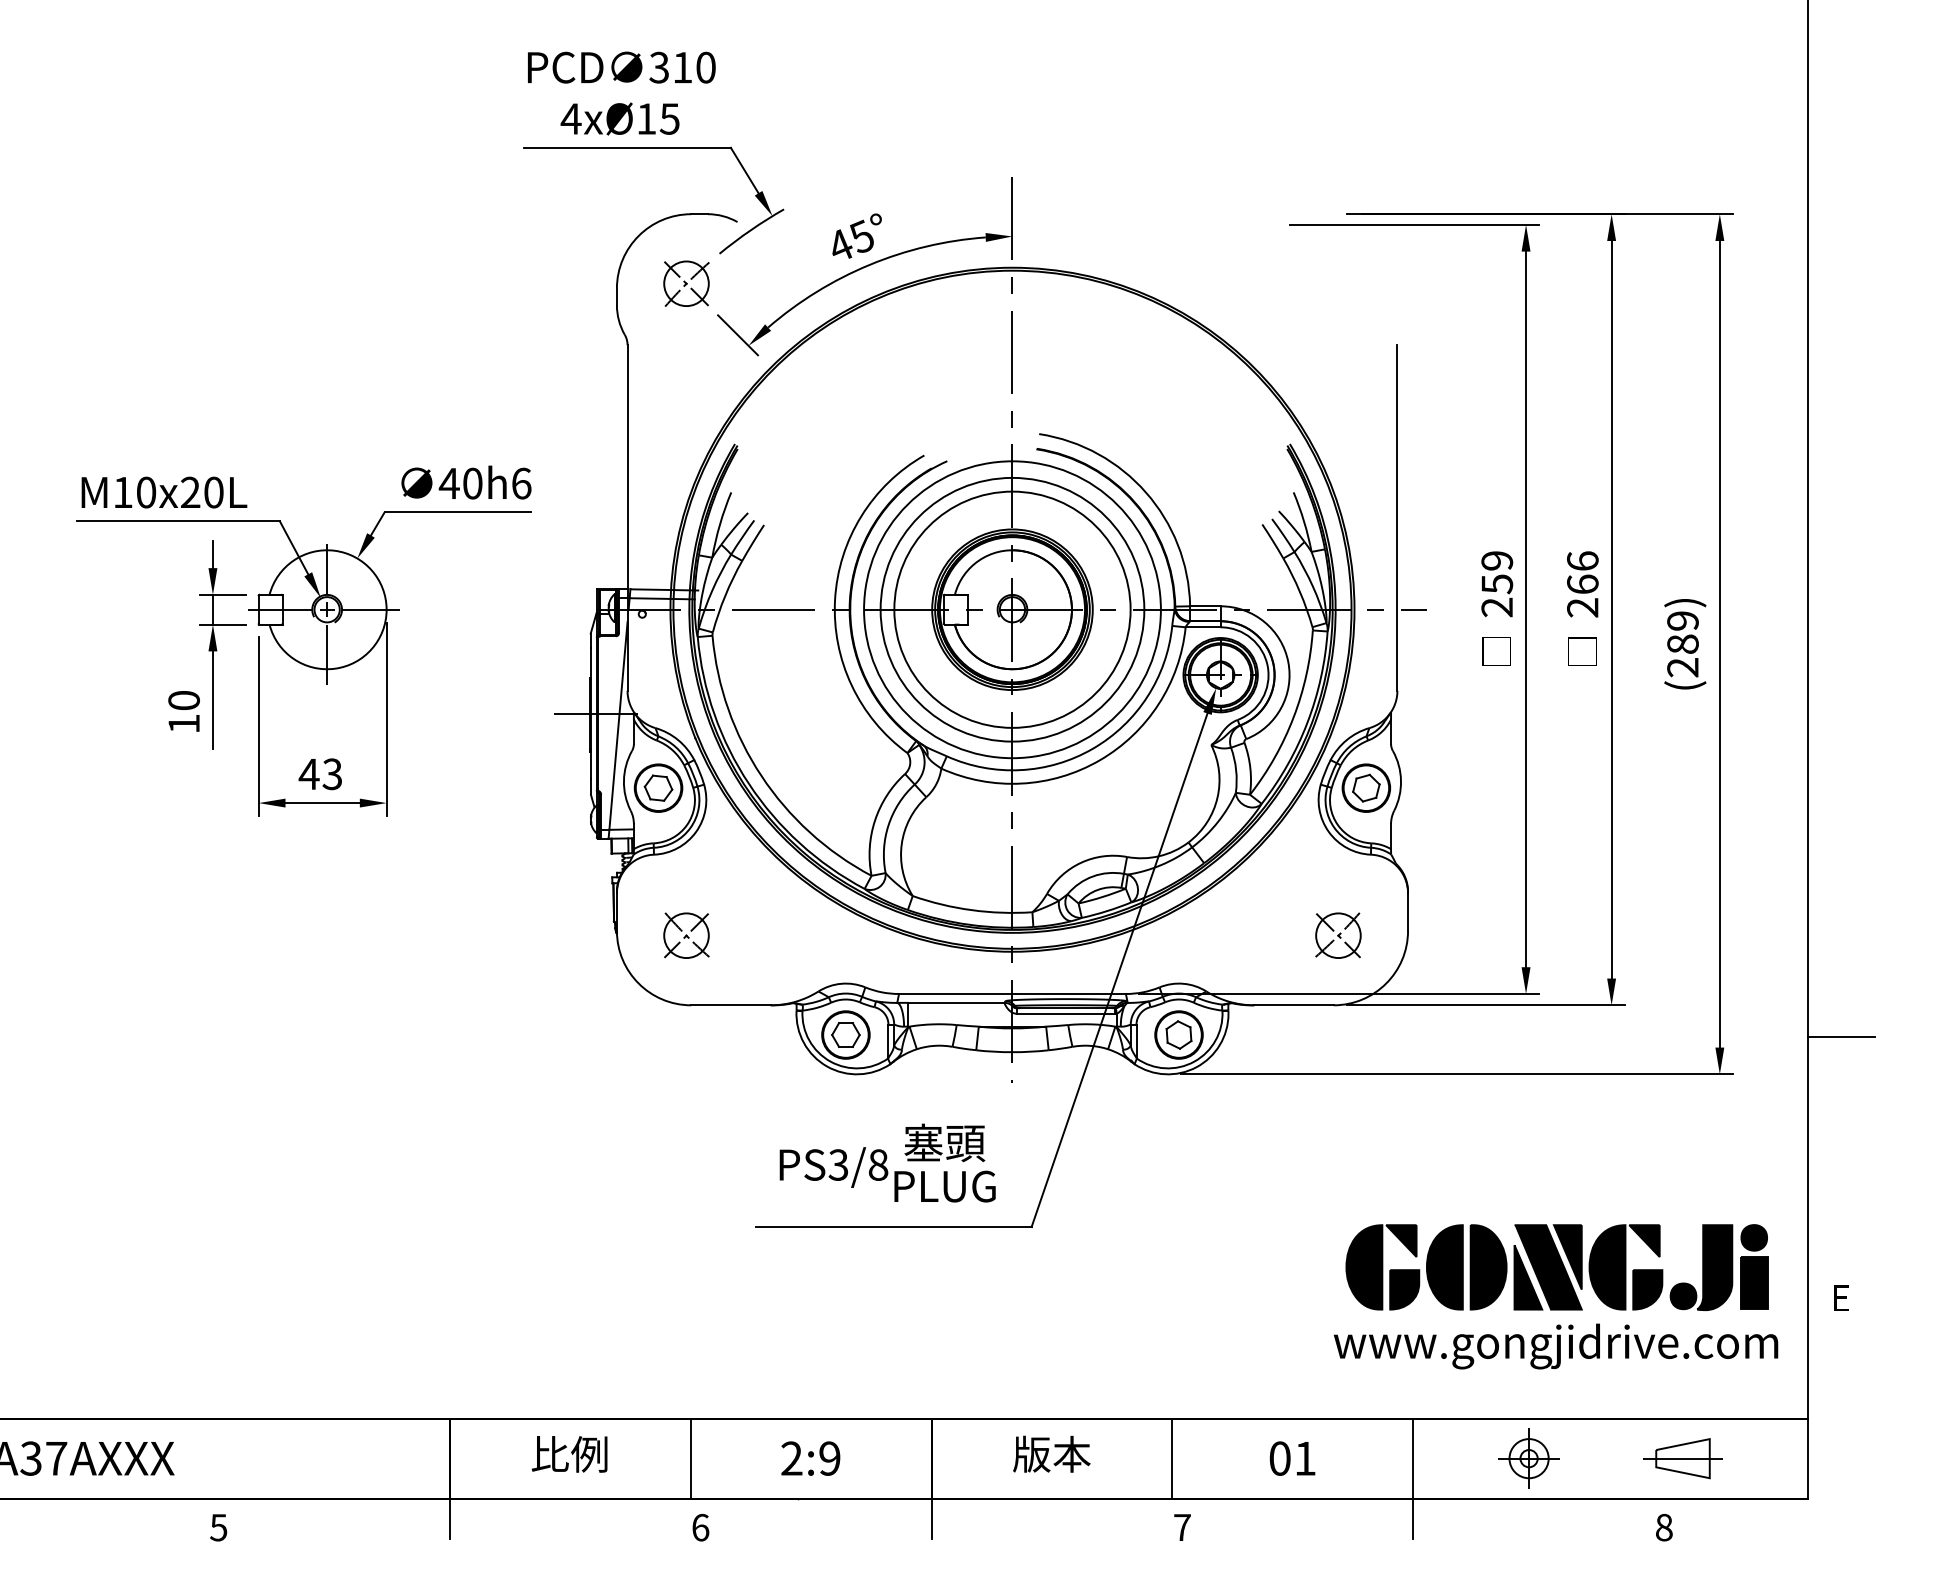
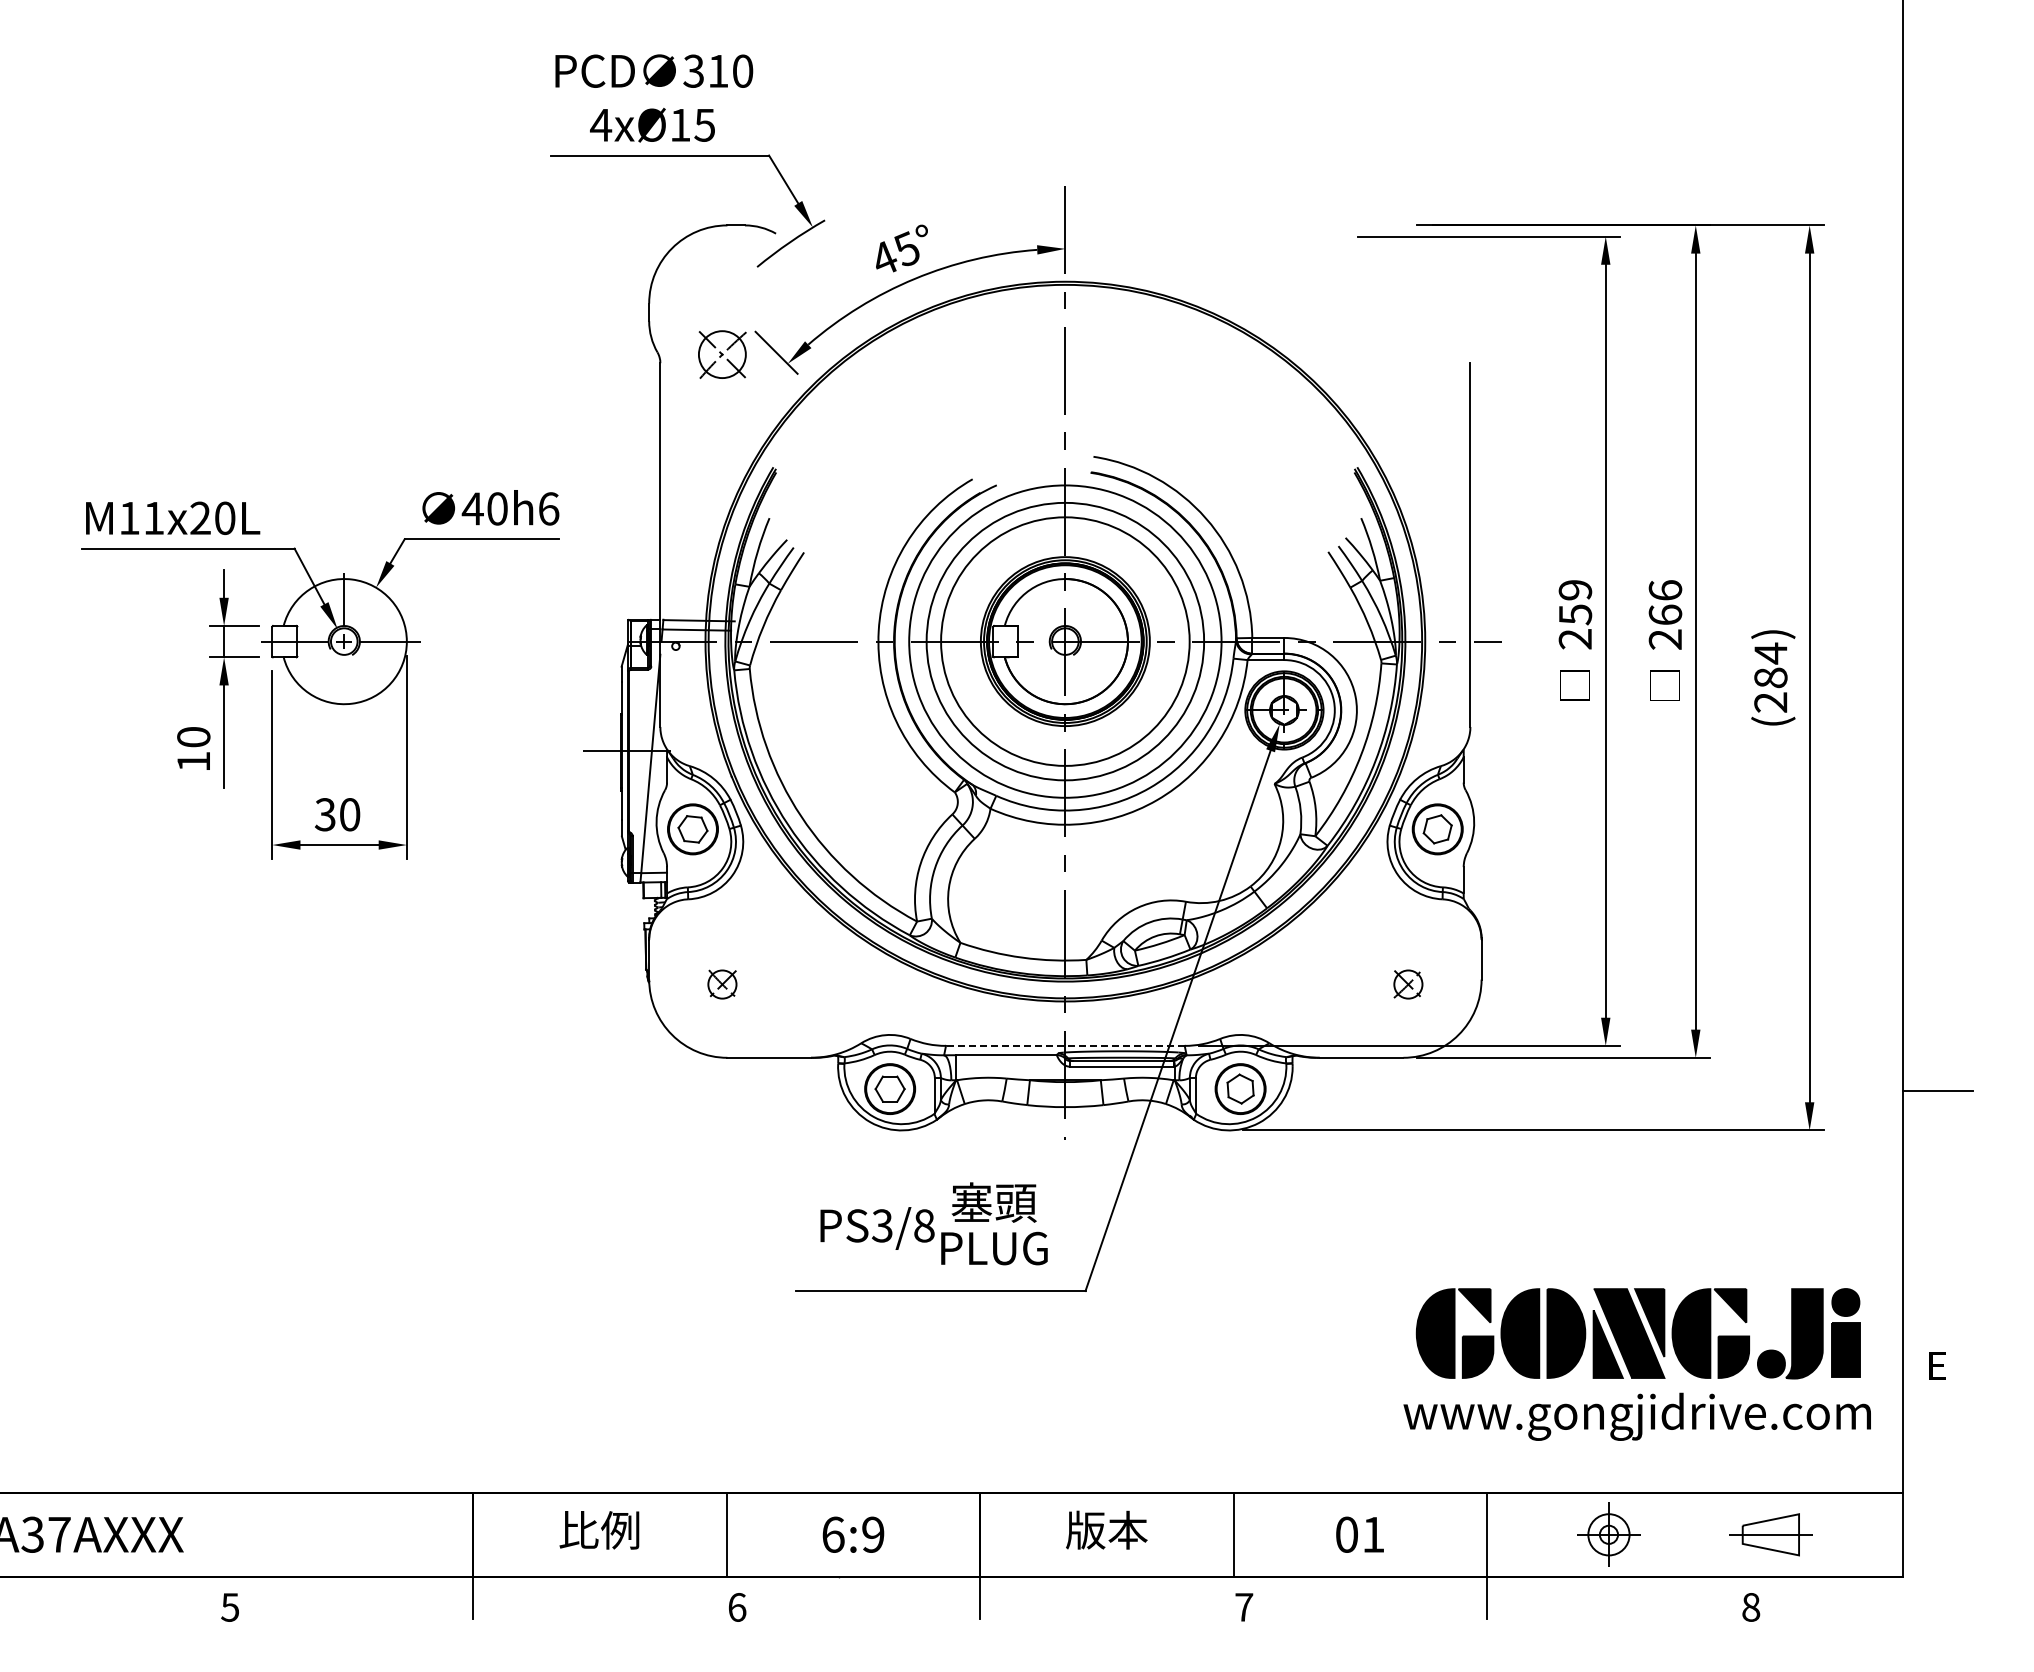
part: (686, 283) -> (722, 354), moved
text: (146, 492) -> (154, 518), M10x20L -> M11x20L
text: (1682, 621) -> (1770, 653), (289) -> (284)
line: (327, 655) -> (344, 689), removed
text: (320, 774) -> (337, 814), 43 -> 30
part: (686, 935) -> (722, 984), size x0.6
part: (1338, 935) -> (1408, 984), size x0.6
line: (1011, 993) -> (1064, 1045), solid -> dashed
text: (792, 1458) -> (833, 1534), 2:9 -> 6:9

